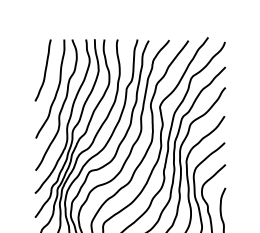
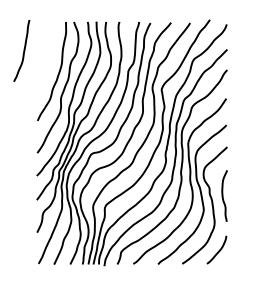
curve: (44, 70) -> (23, 50), moved

